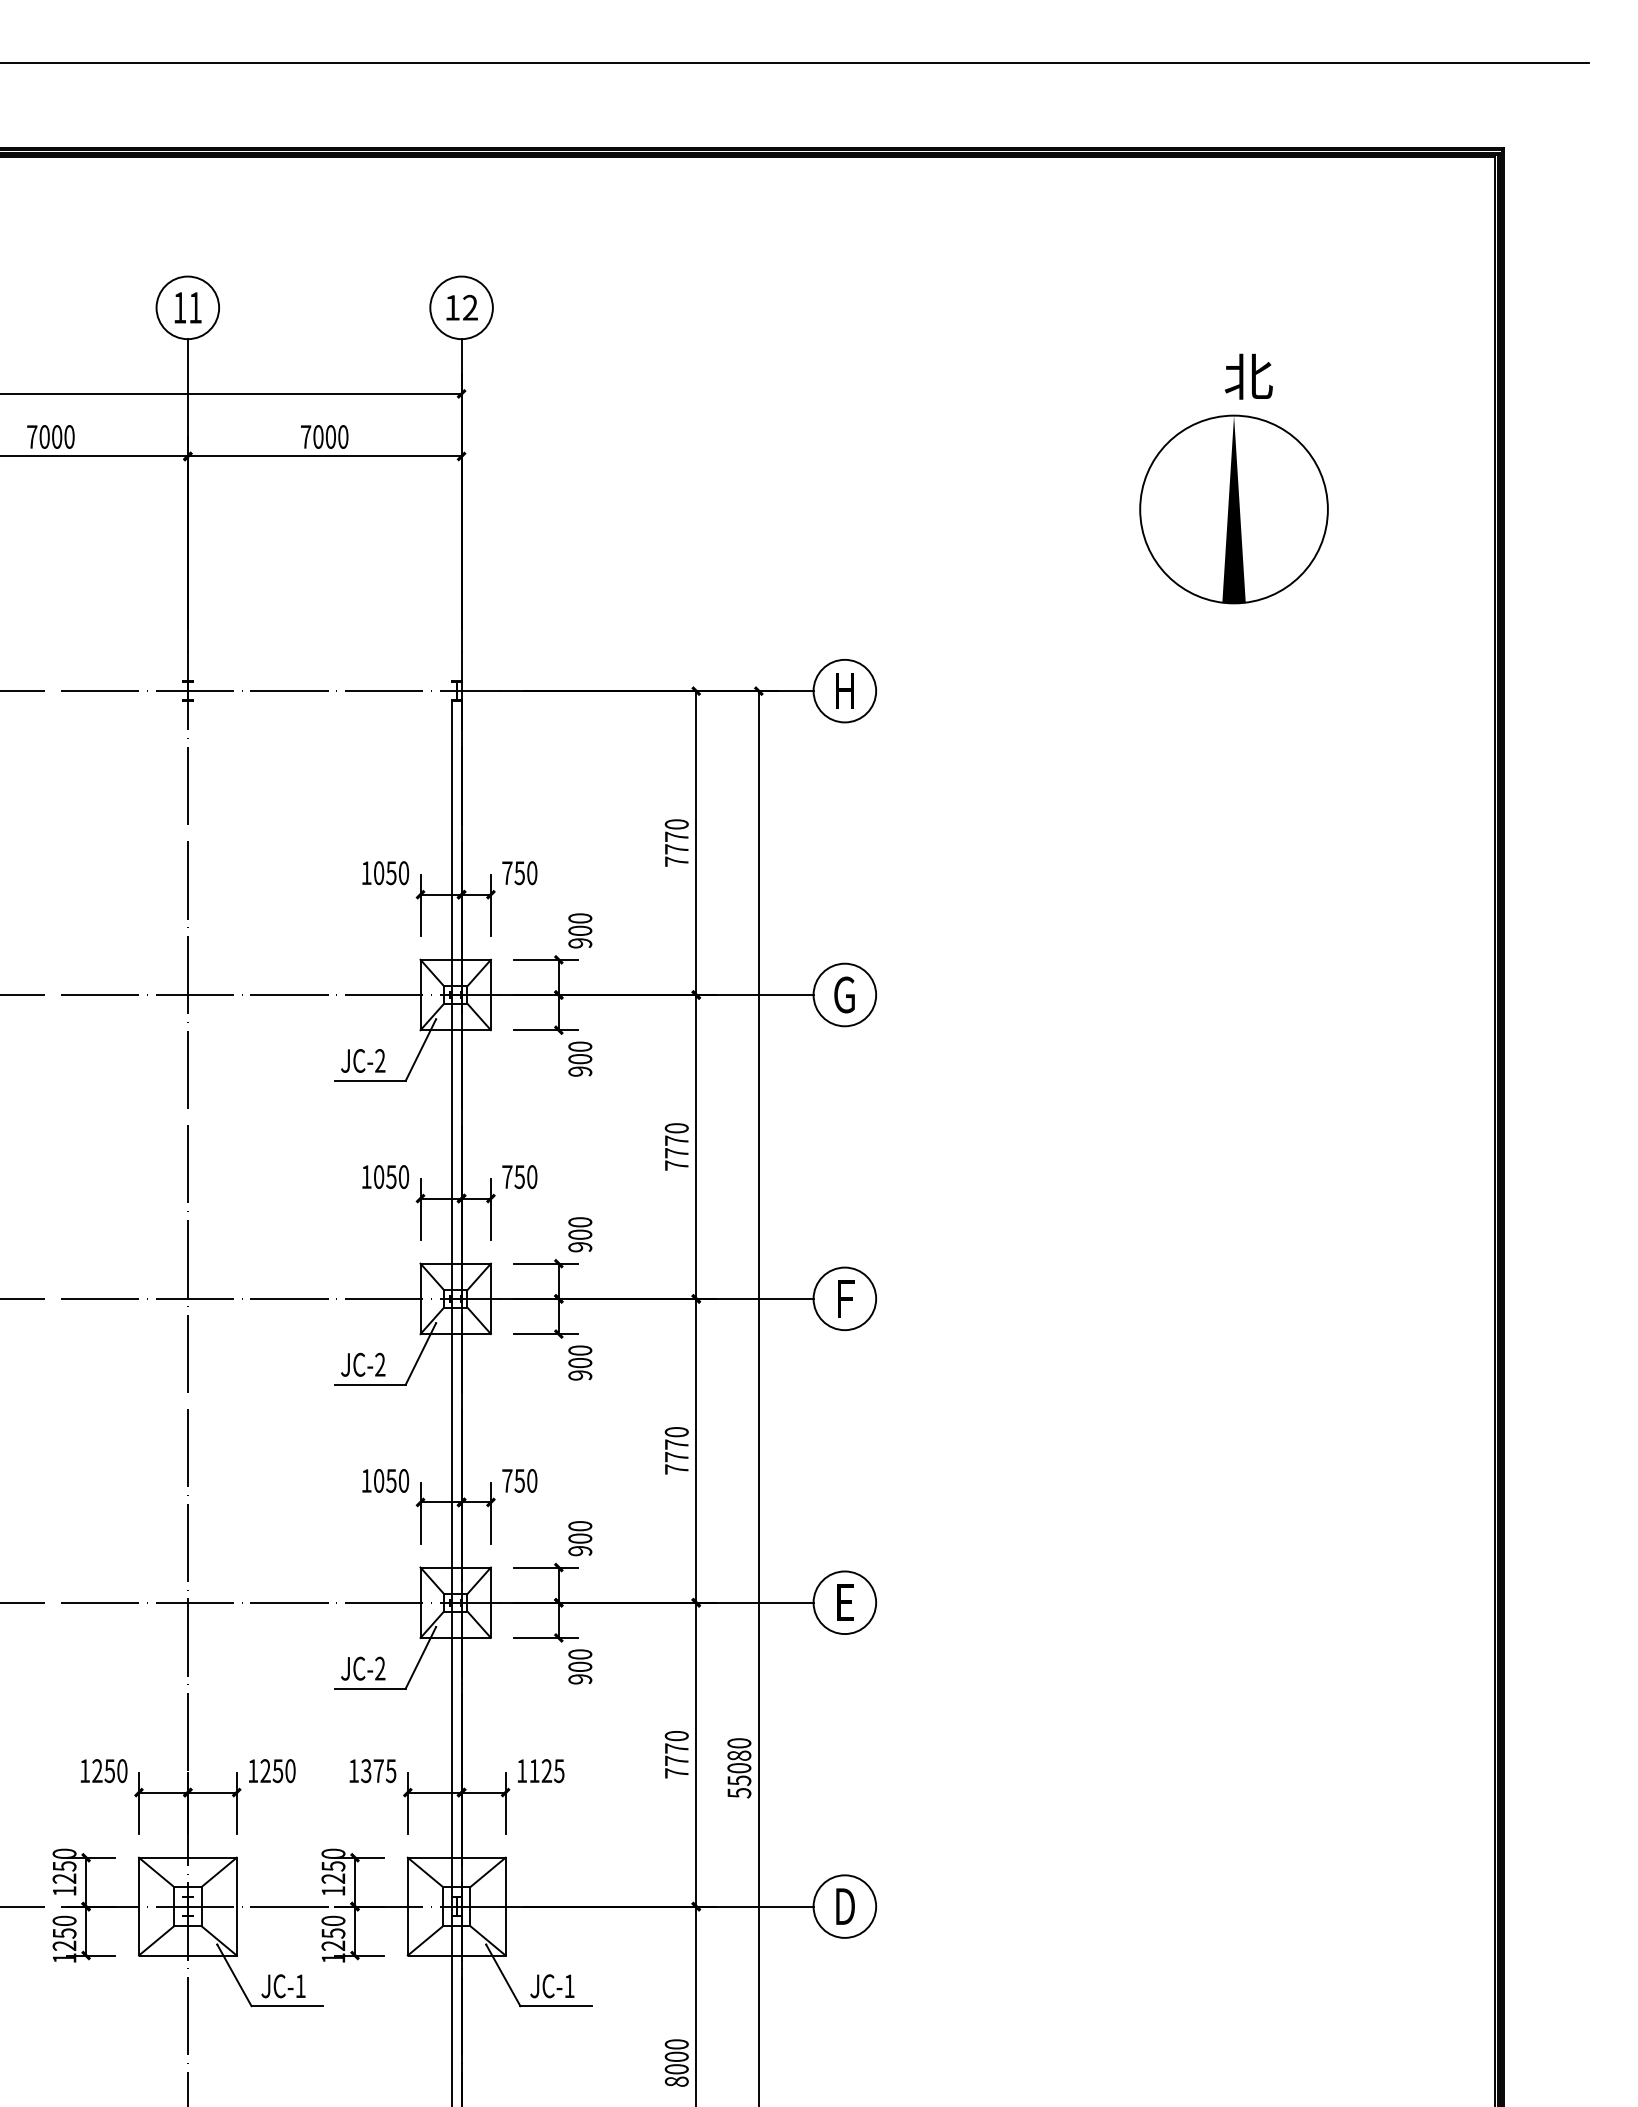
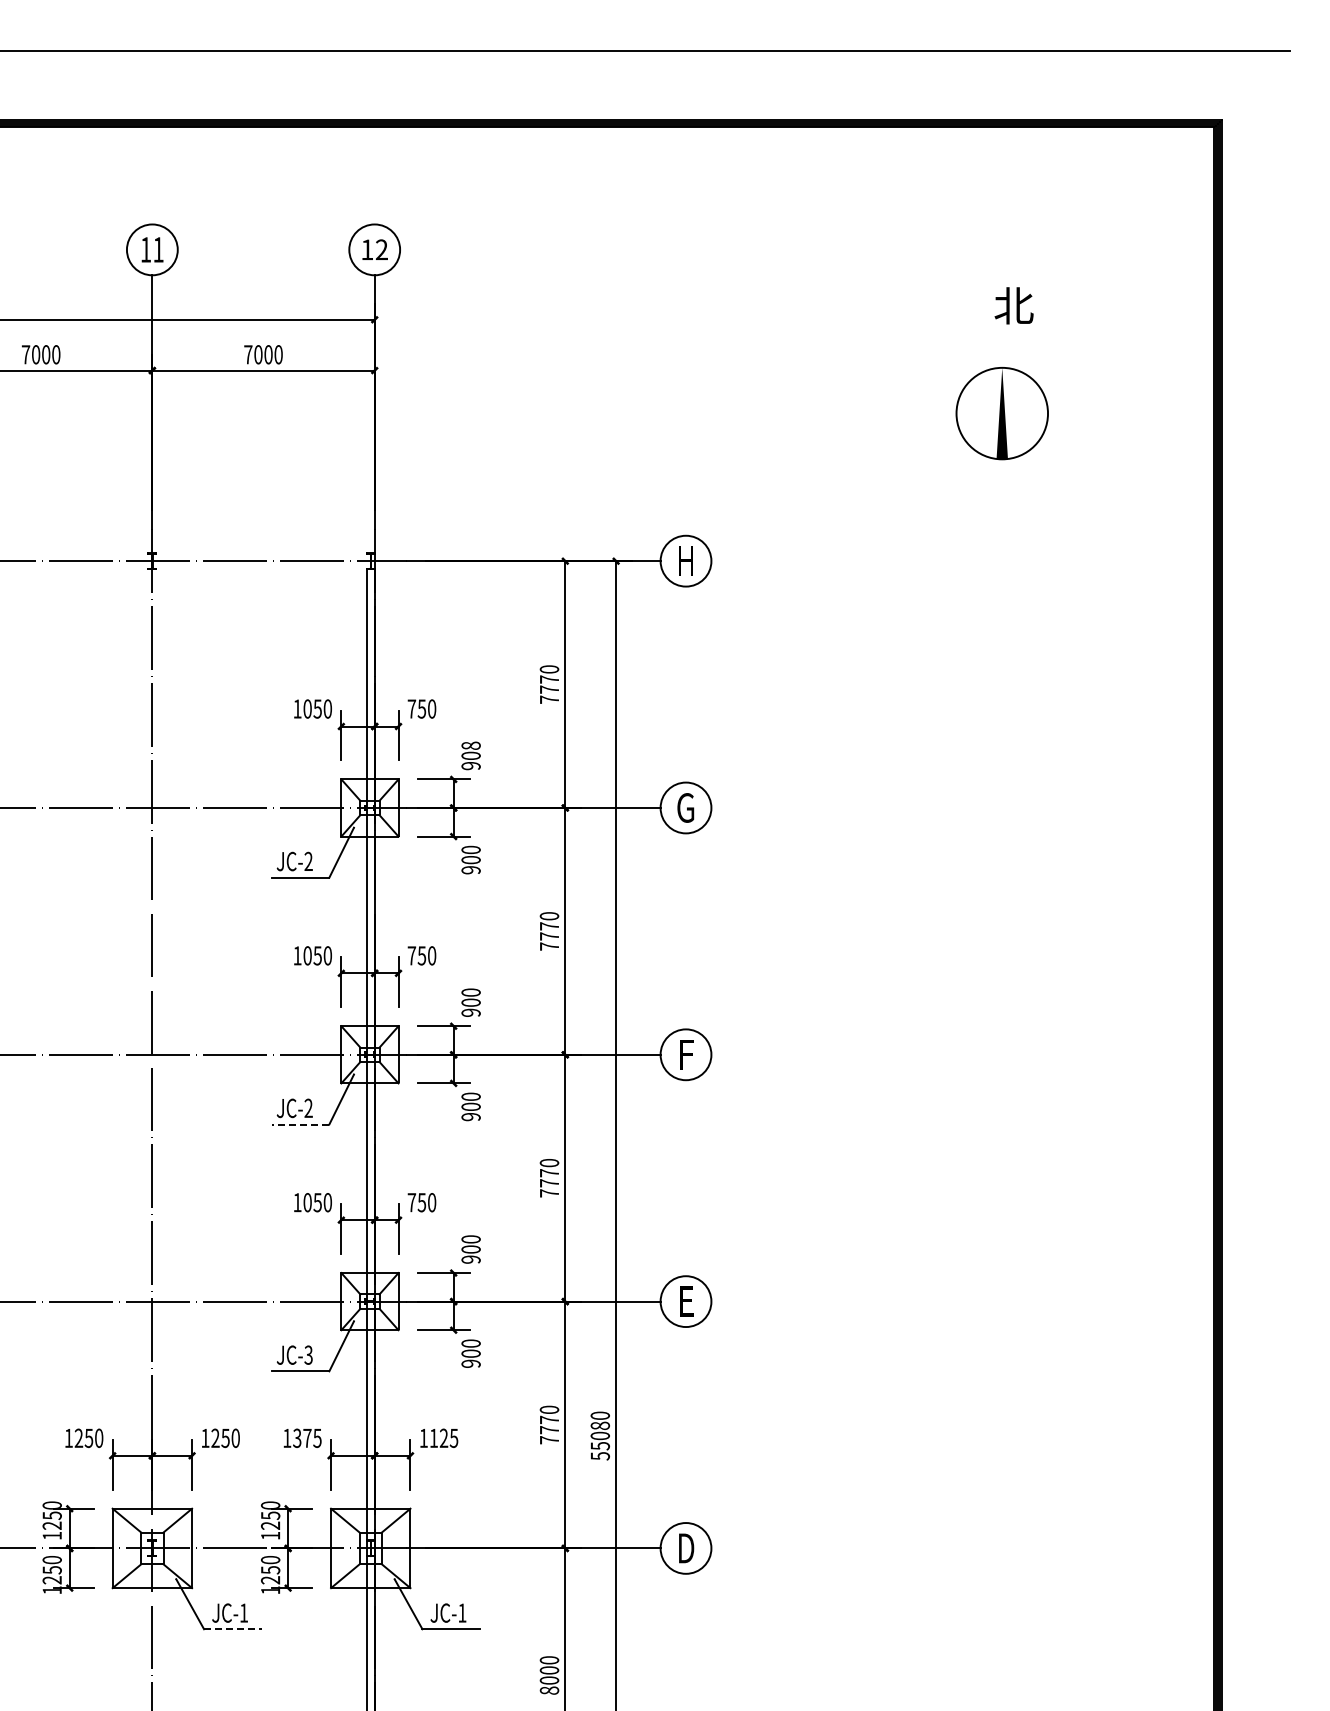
part: (1234, 509) -> (1002, 413), size x0.6
text: (580, 918) -> (471, 745), 900 -> 908
line: (370, 1384) -> (300, 1124), solid -> dashed
text: (380, 1669) -> (308, 1355), JC-2 -> JC-3
line: (286, 2006) -> (232, 1629), solid -> dashed

